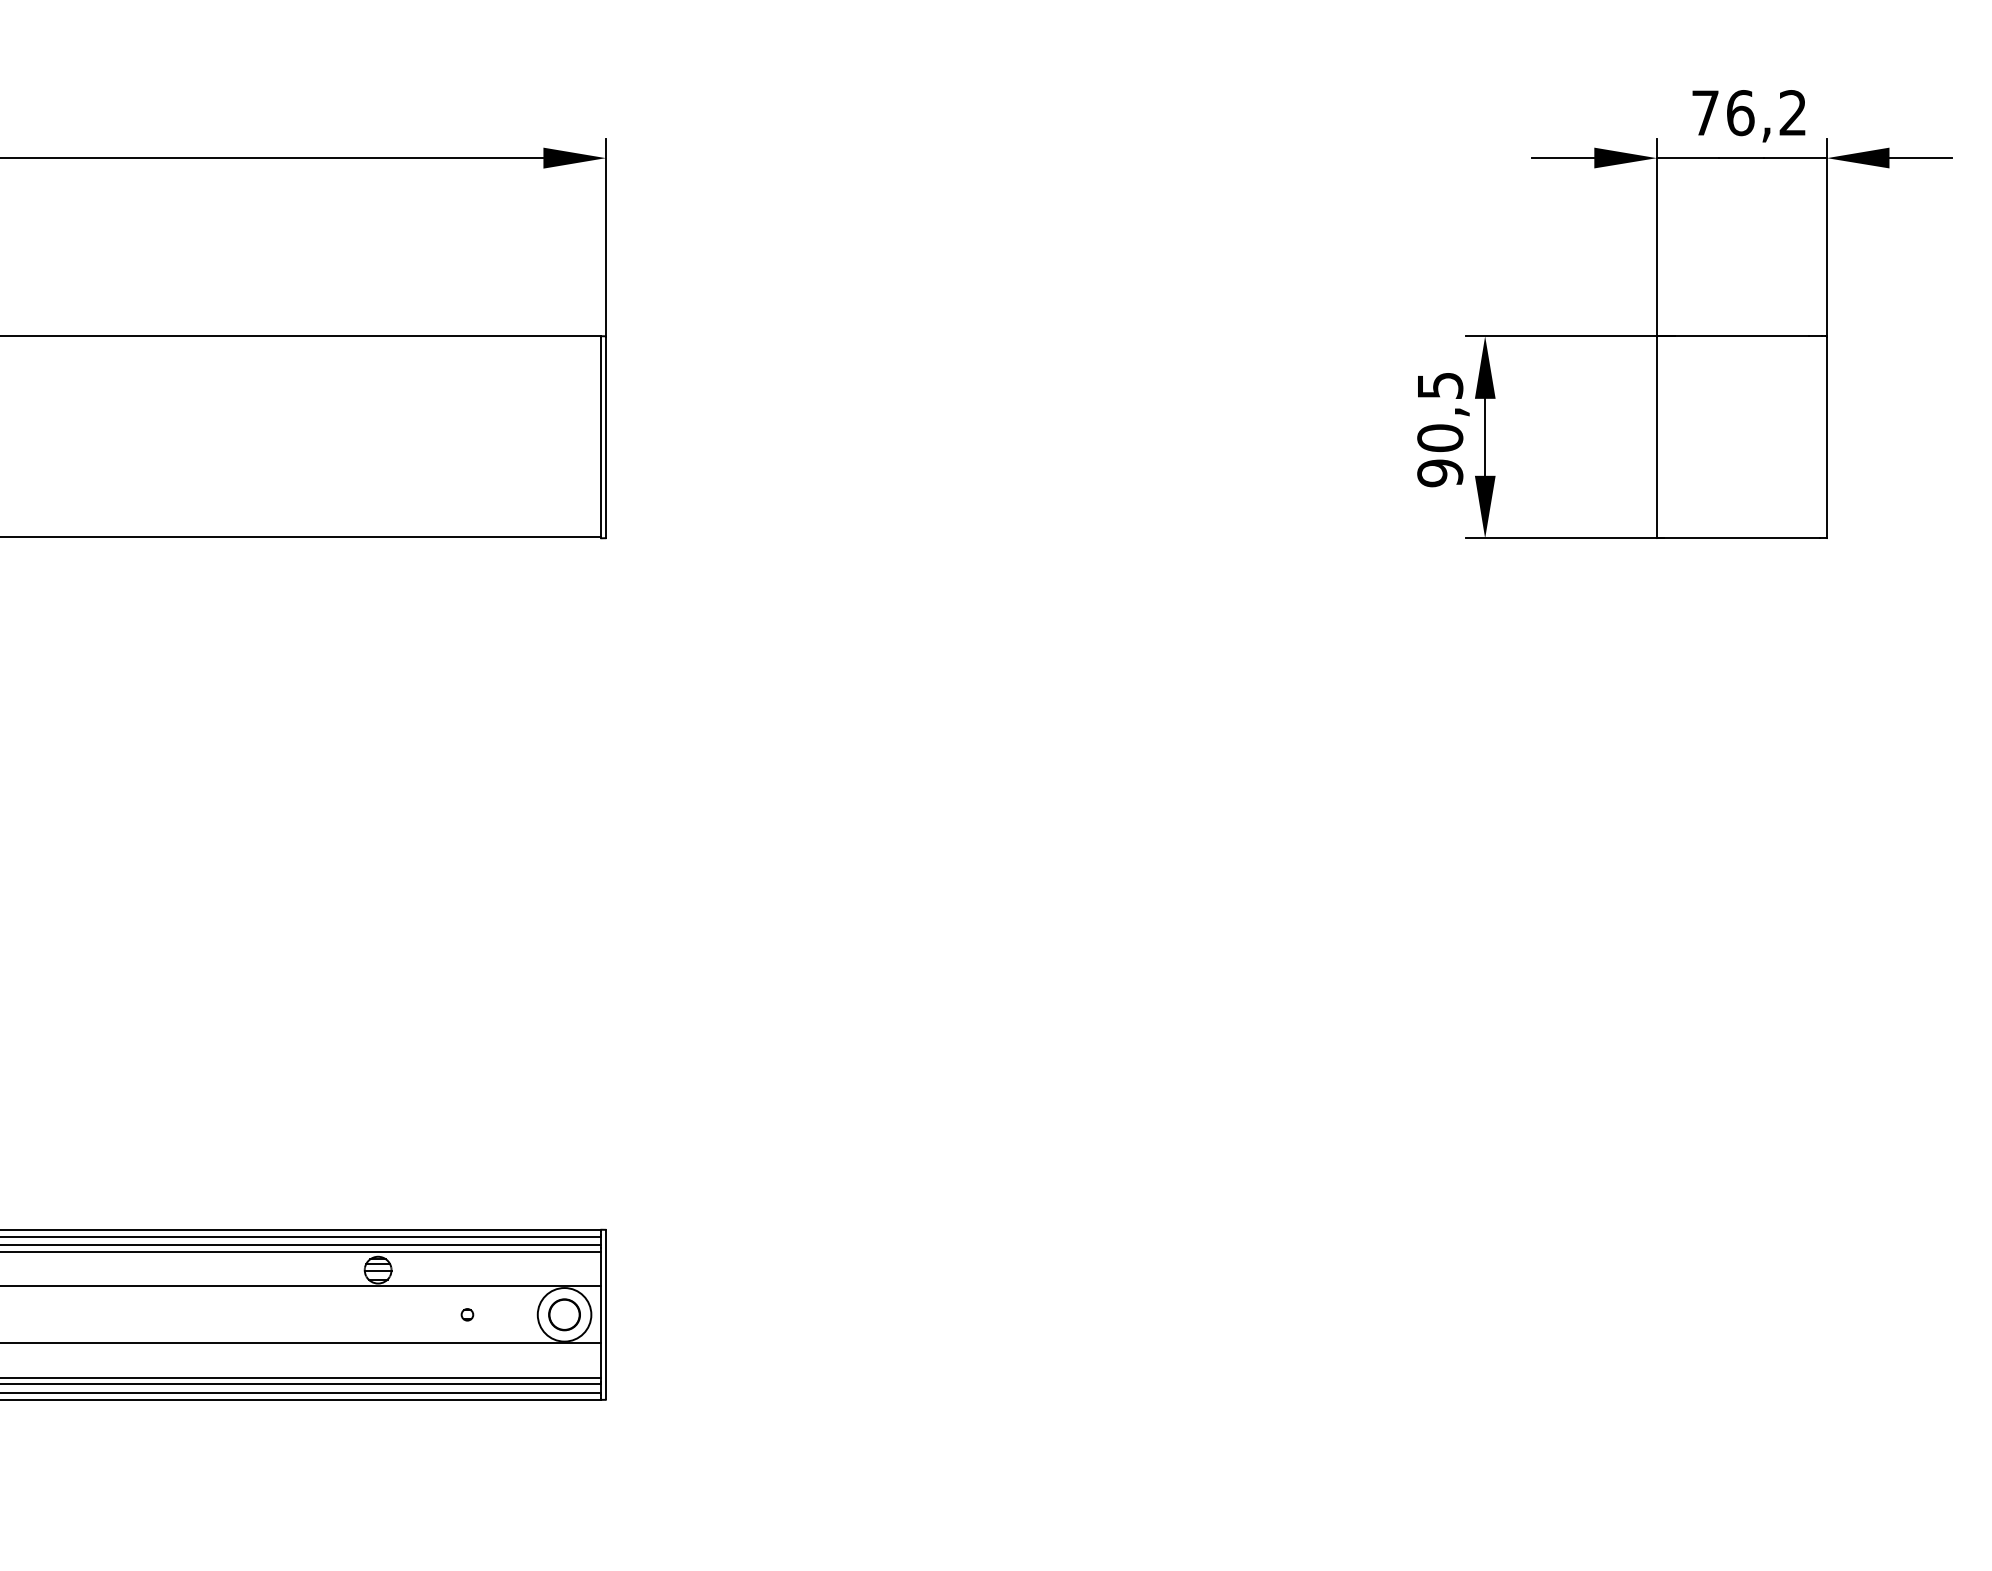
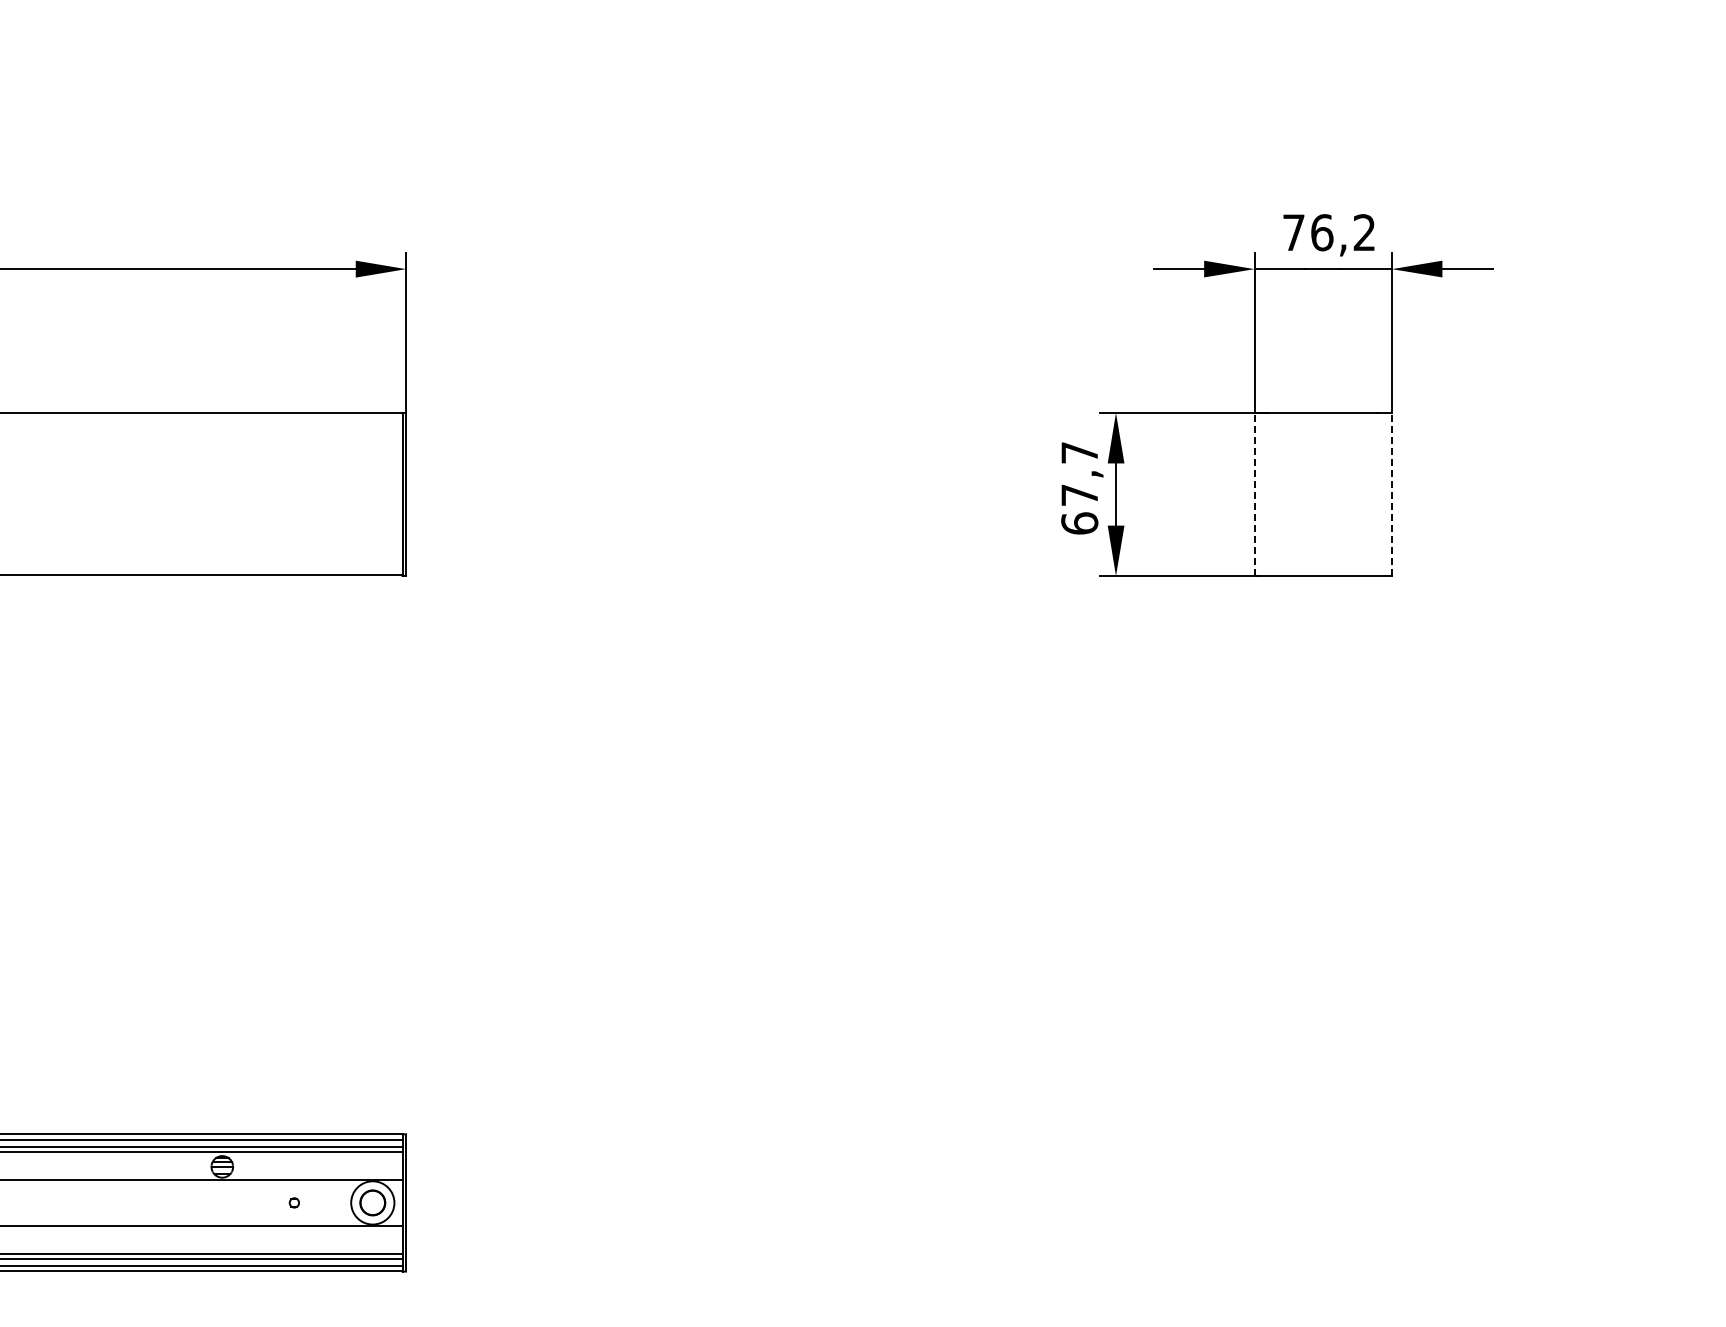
text: (1439, 429) -> (1079, 488), 90,5 -> 67,7
line: (1656, 436) -> (1254, 493), solid -> dashed
line: (1827, 436) -> (1392, 493), solid -> dashed

